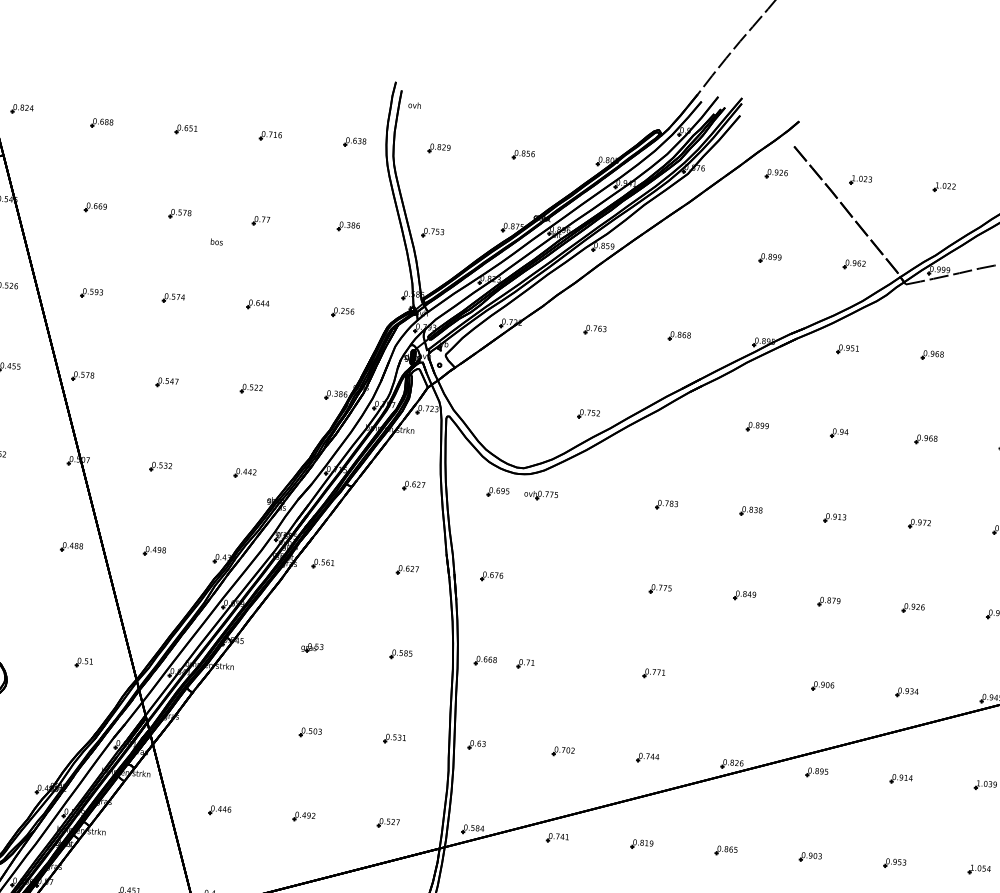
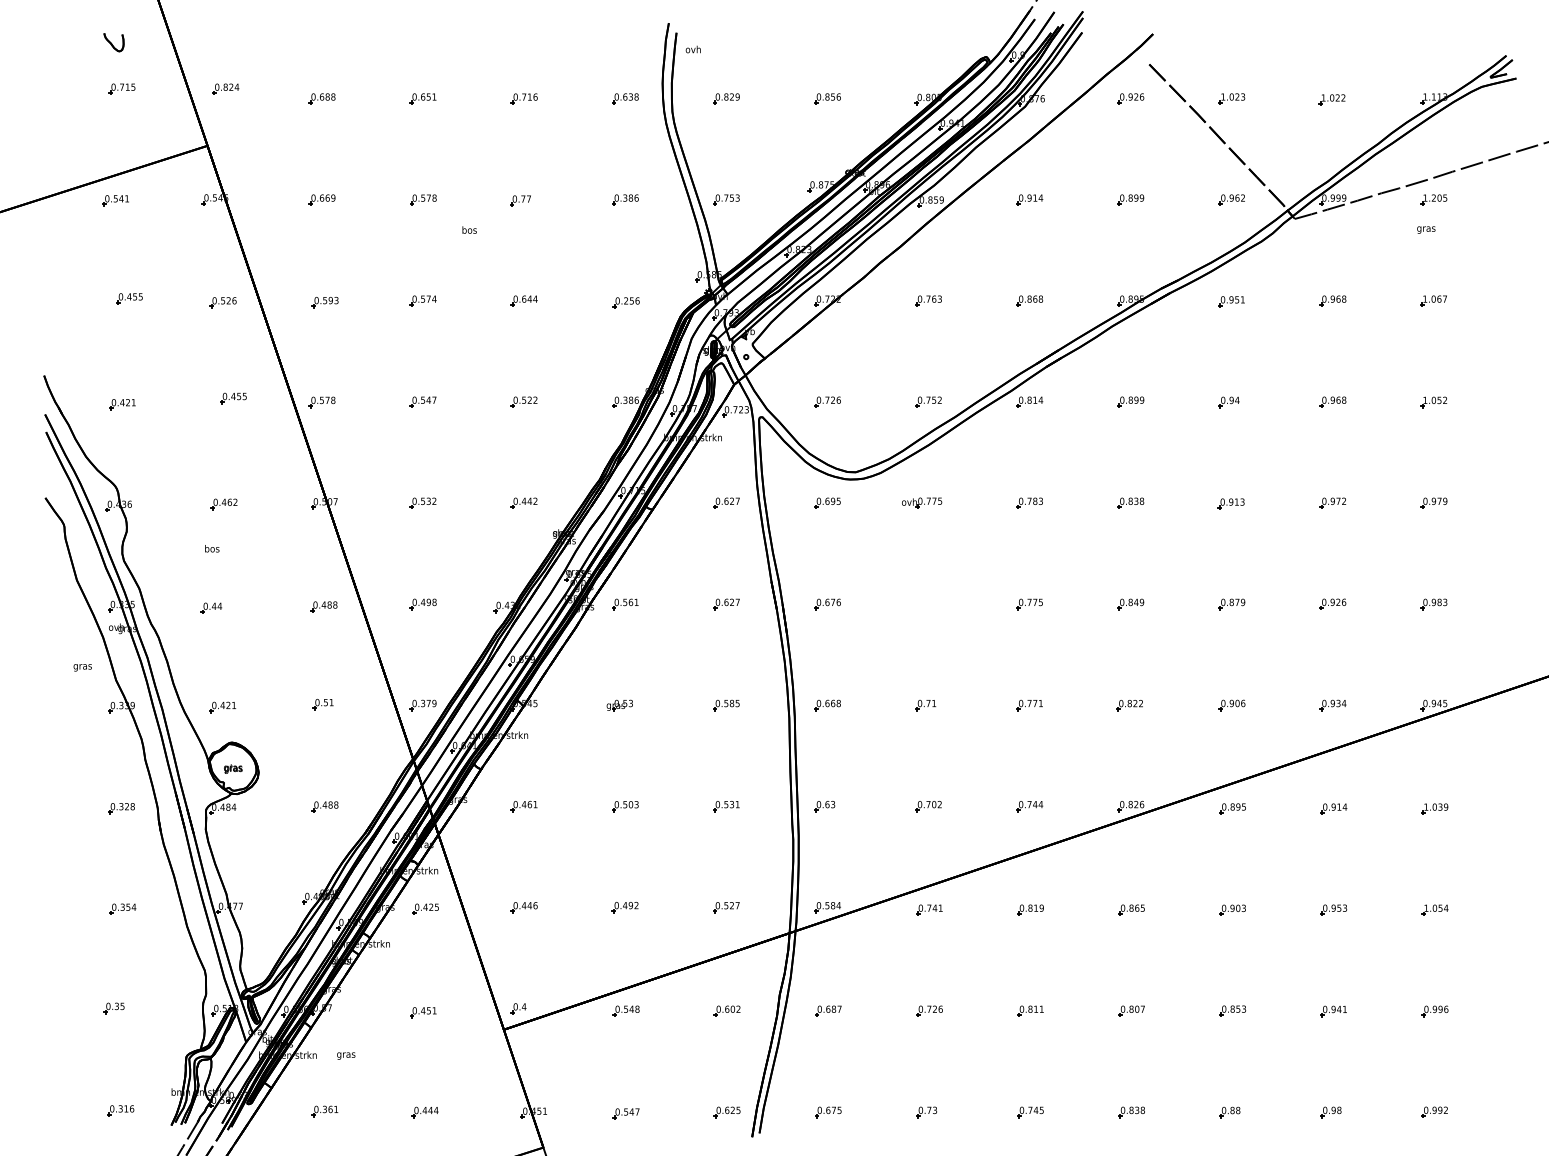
part: (685, 251) -> (1029, 199), added
part: (504, 407) -> (827, 401), added
part: (673, 420) -> (1029, 401), added
part: (541, 494) -> (922, 502), moved
part: (147, 635) -> (422, 705), added
part: (83, 662) -> (322, 704), moved
part: (525, 664) -> (925, 705), moved
part: (737, 679) -> (1129, 705), added
part: (59, 713) -> (324, 806), added
part: (225, 726) -> (523, 806), added
part: (137, 805) -> (425, 908), added

